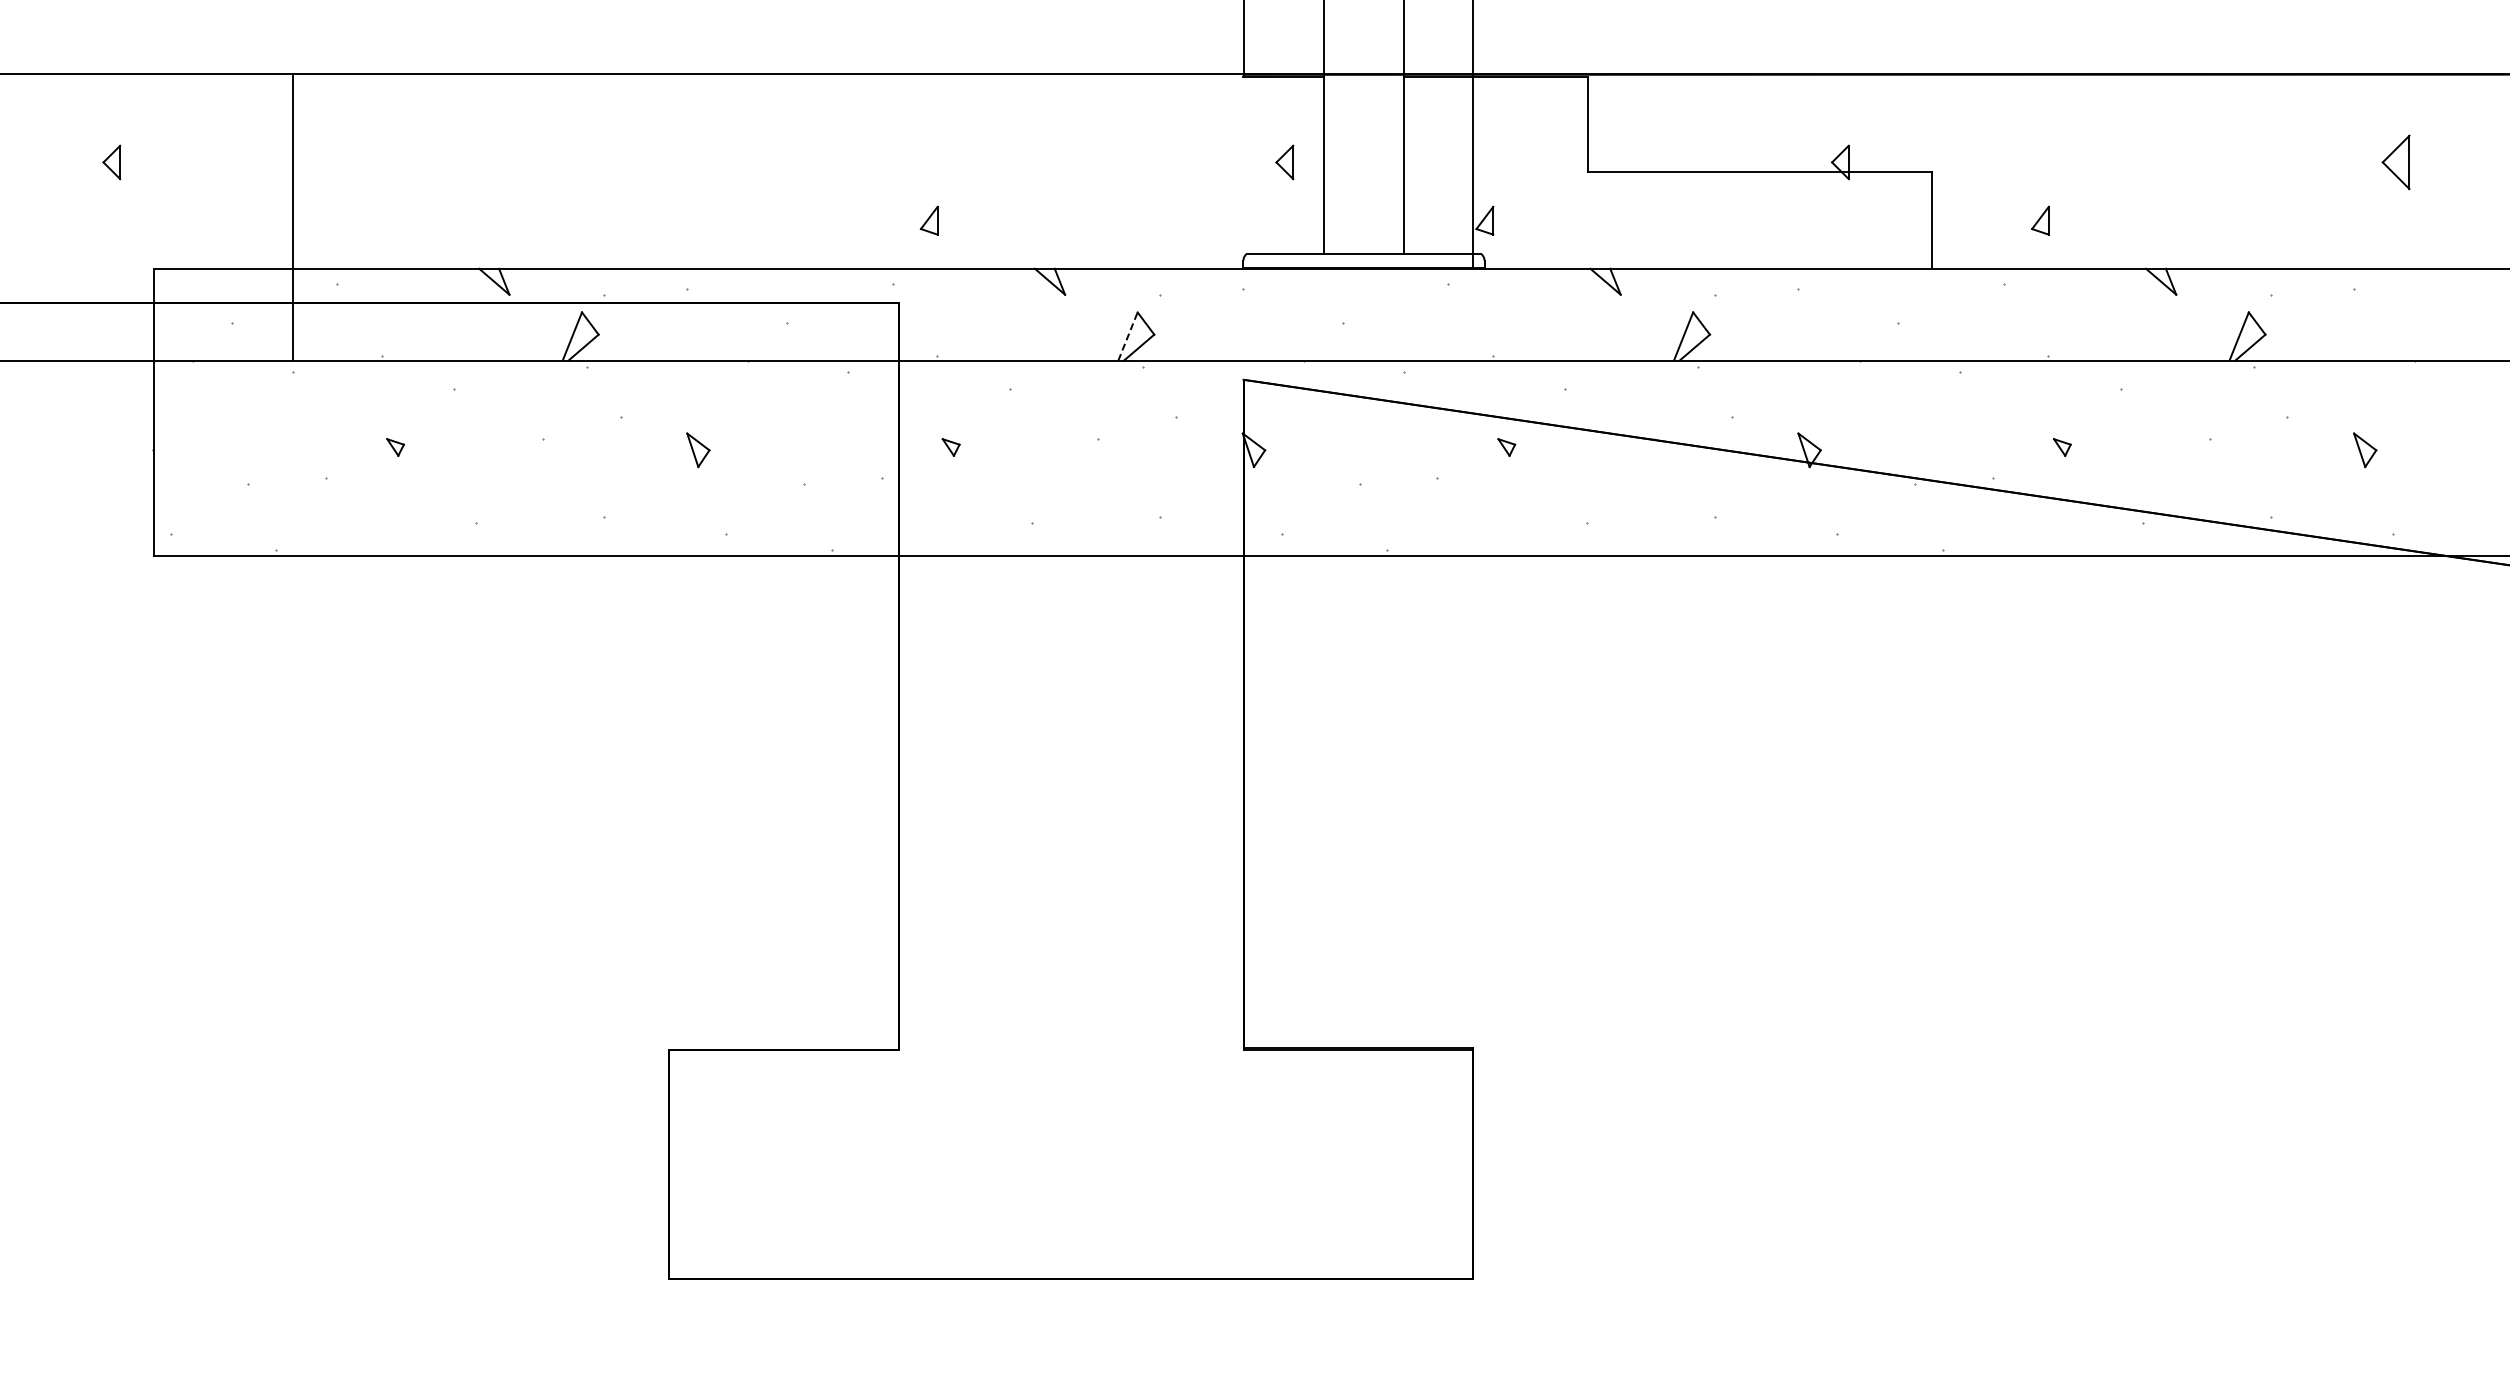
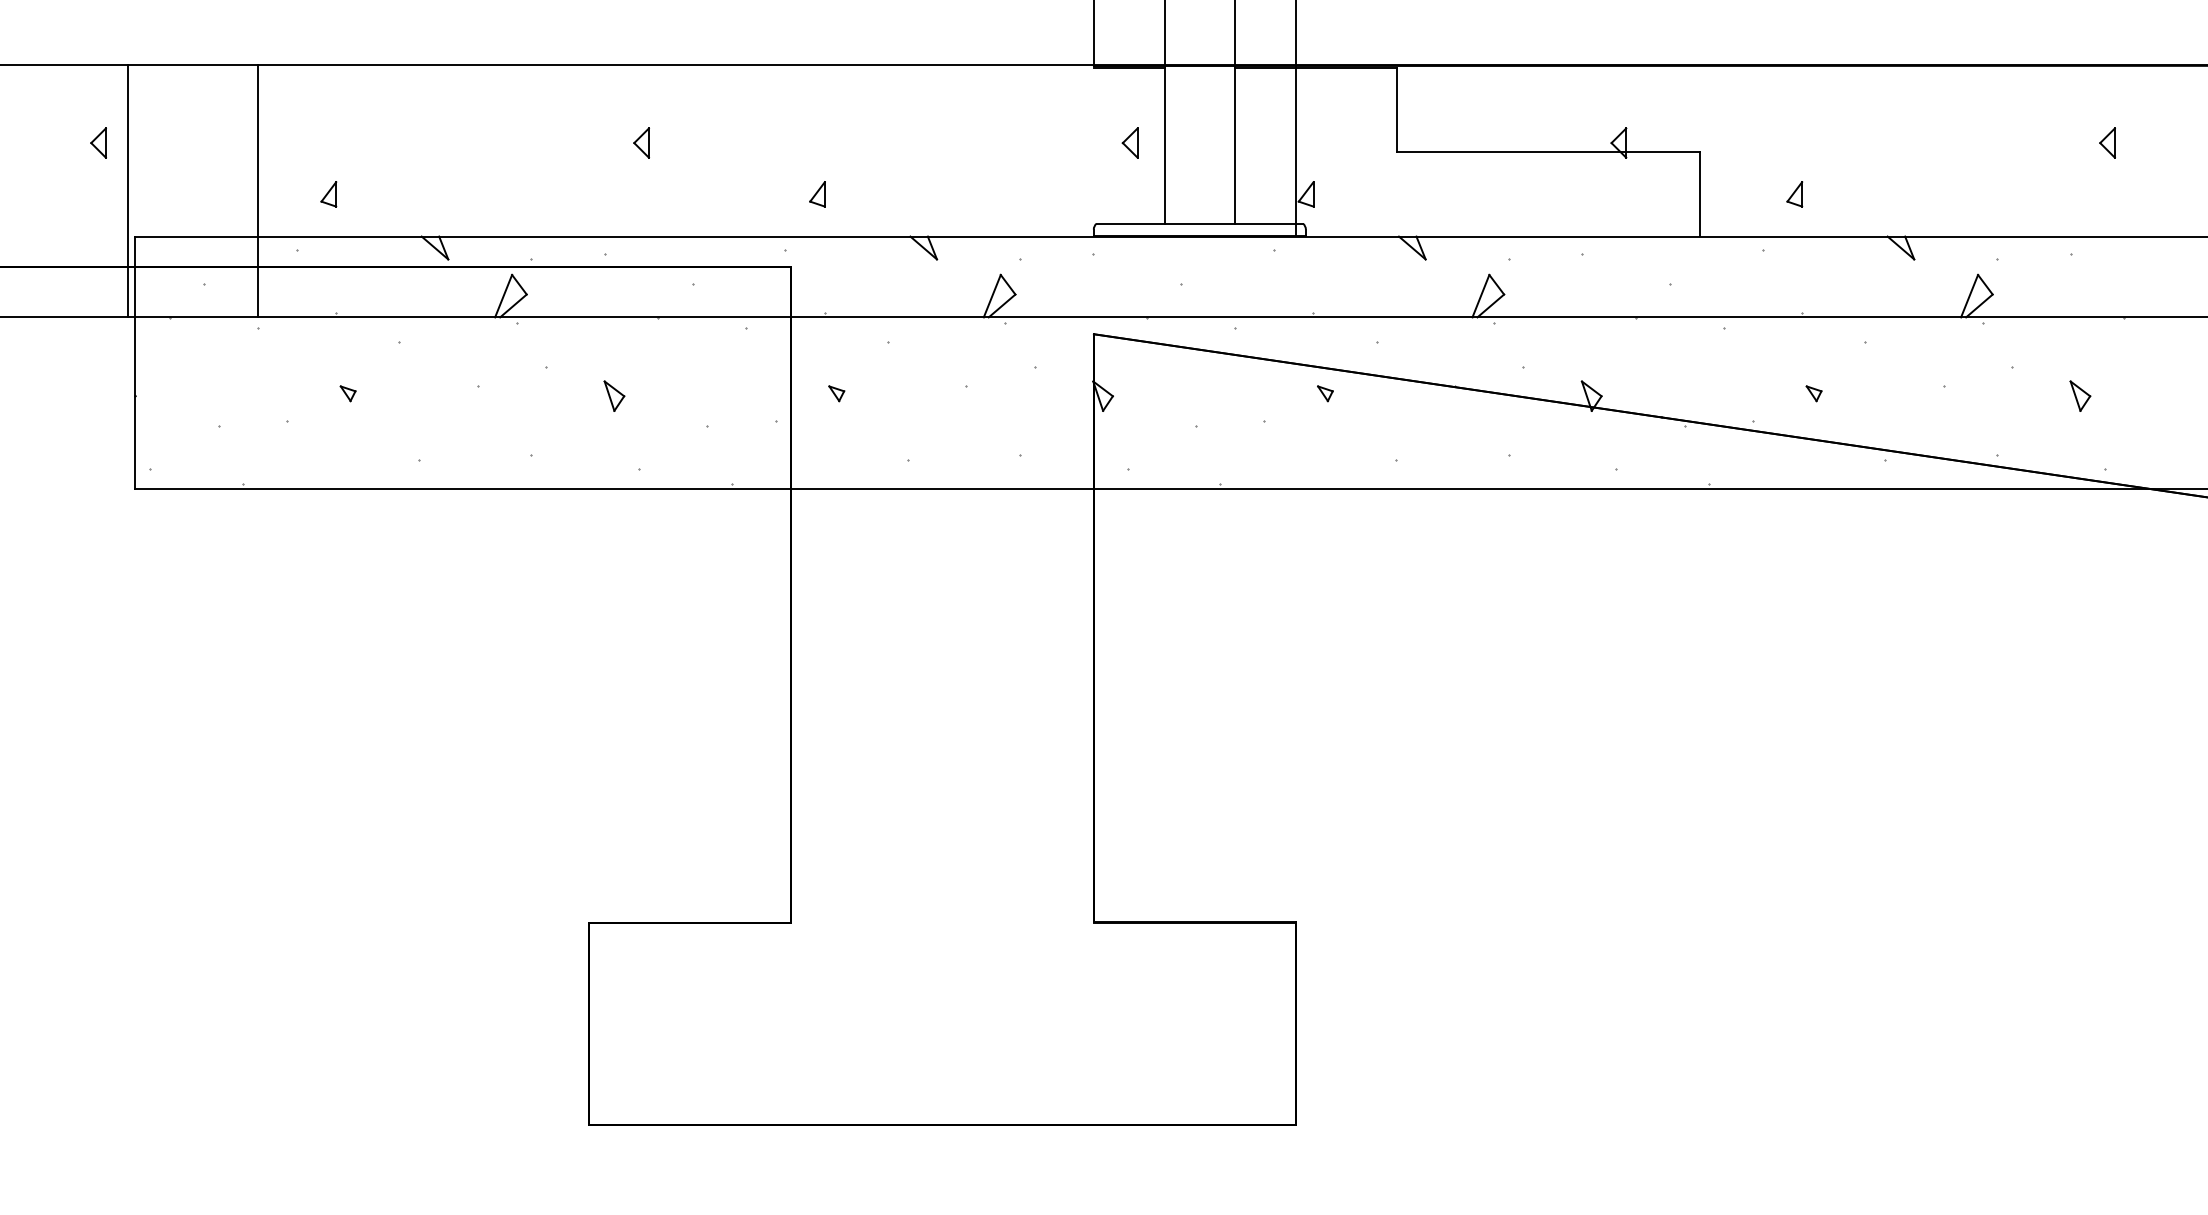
part: (728, 162) -> (640, 143), added
part: (2395, 162) -> (2107, 143), size x0.62
line: (145, 216) -> (128, 190), added
part: (373, 220) -> (328, 194), added
line: (1128, 336) -> (992, 296), dashed -> solid

